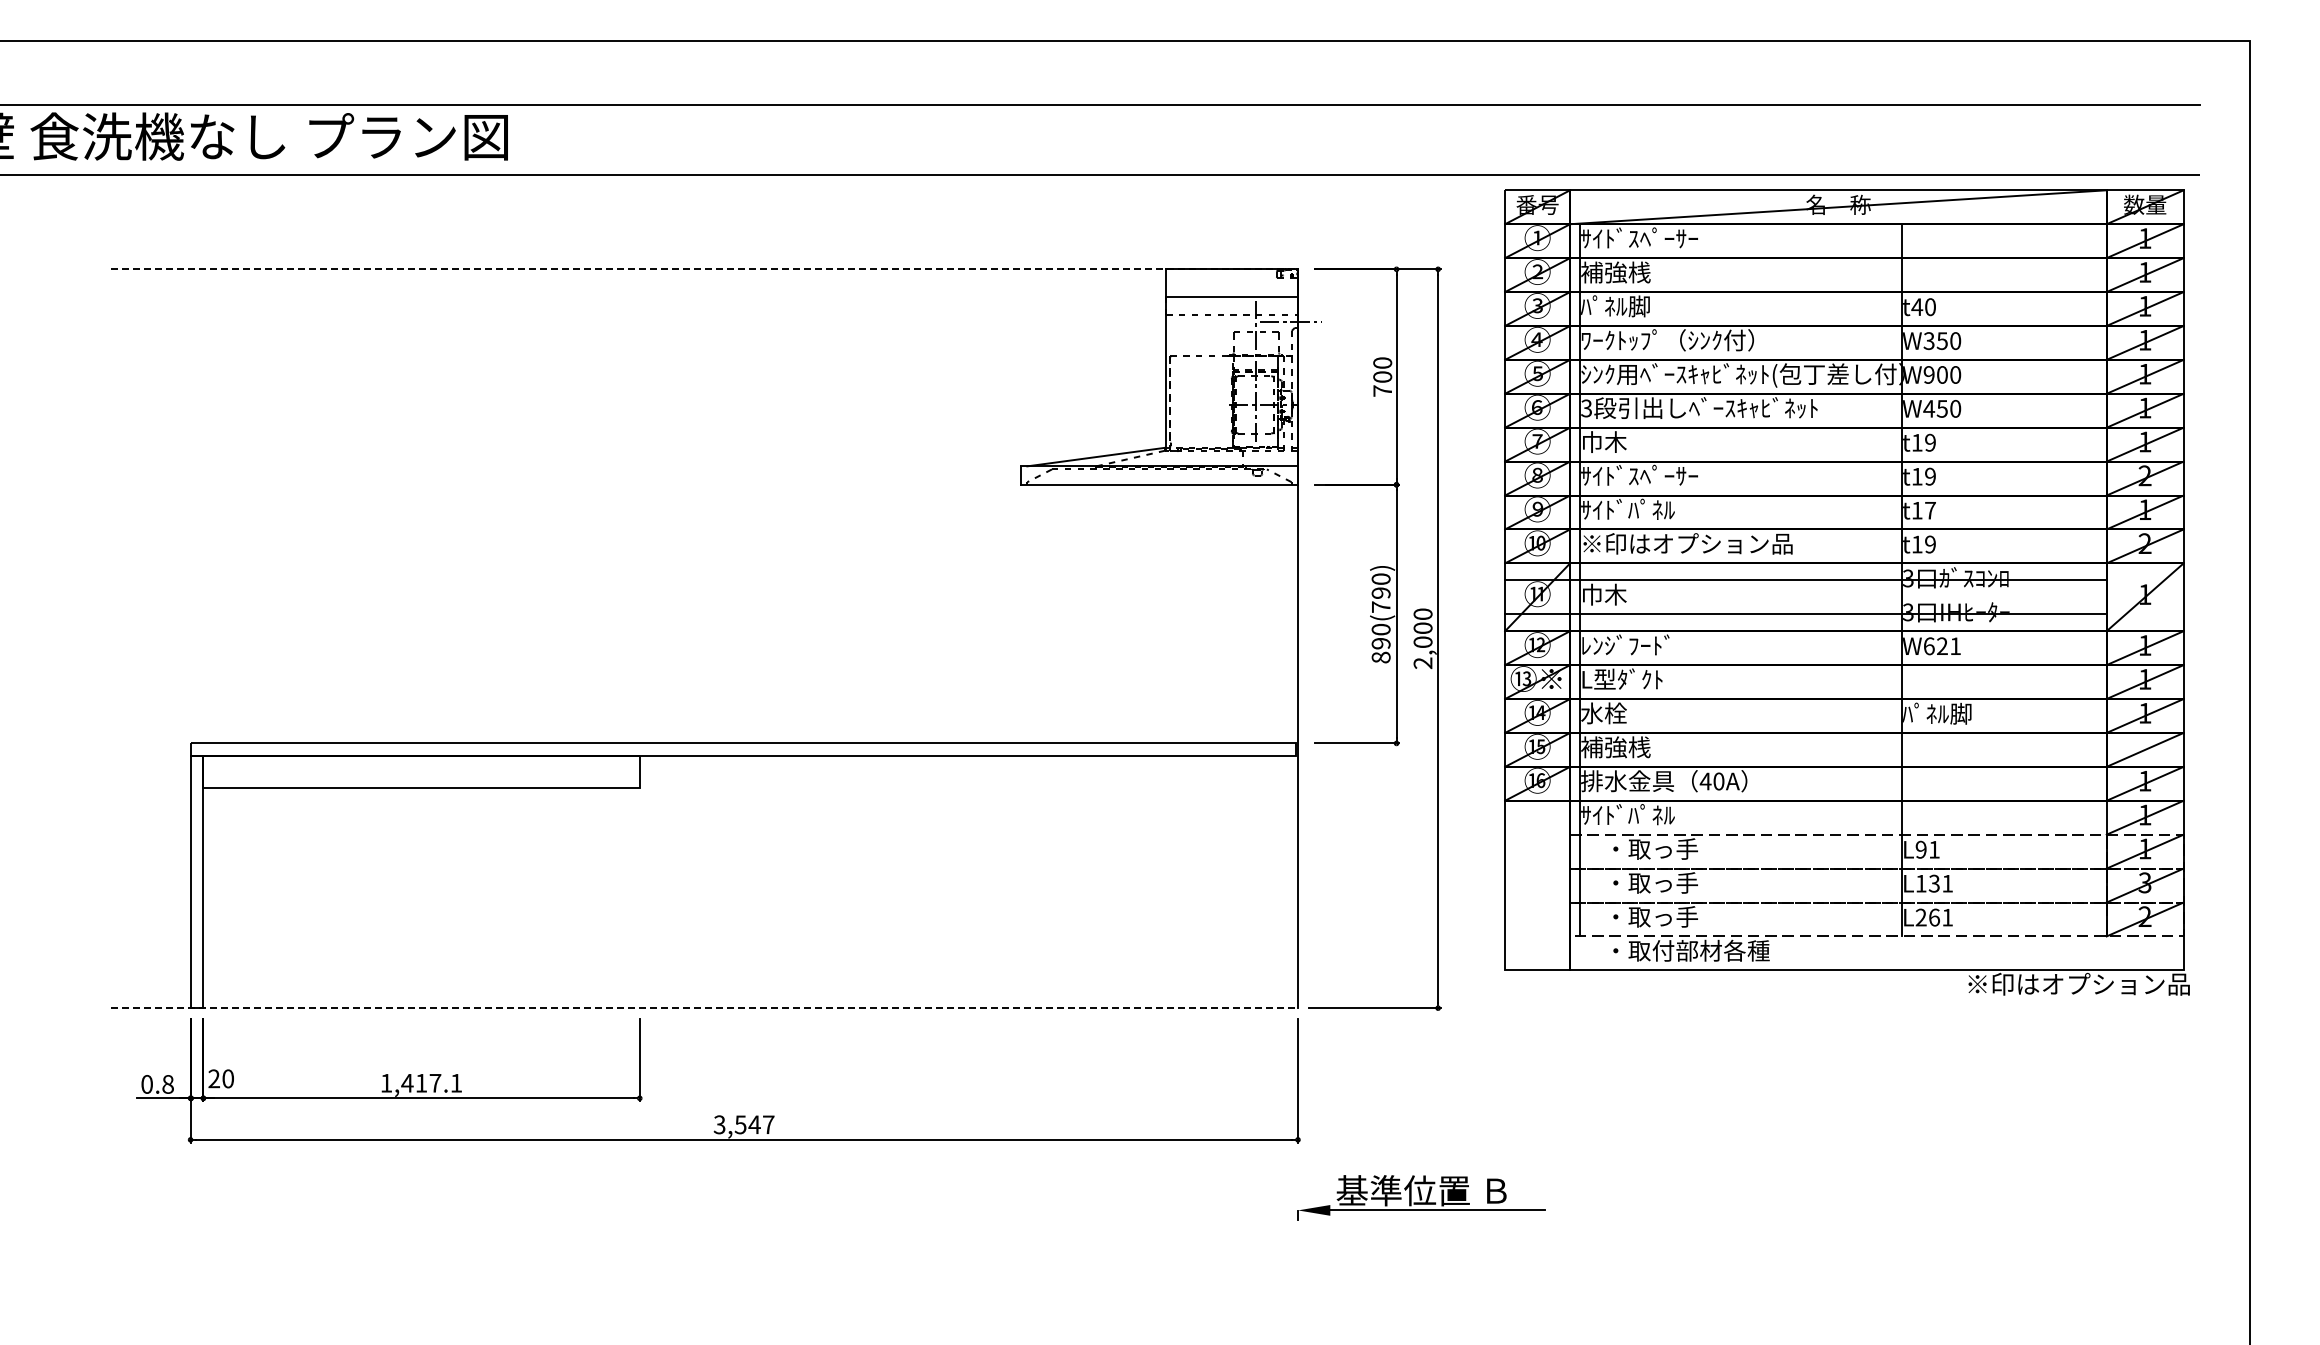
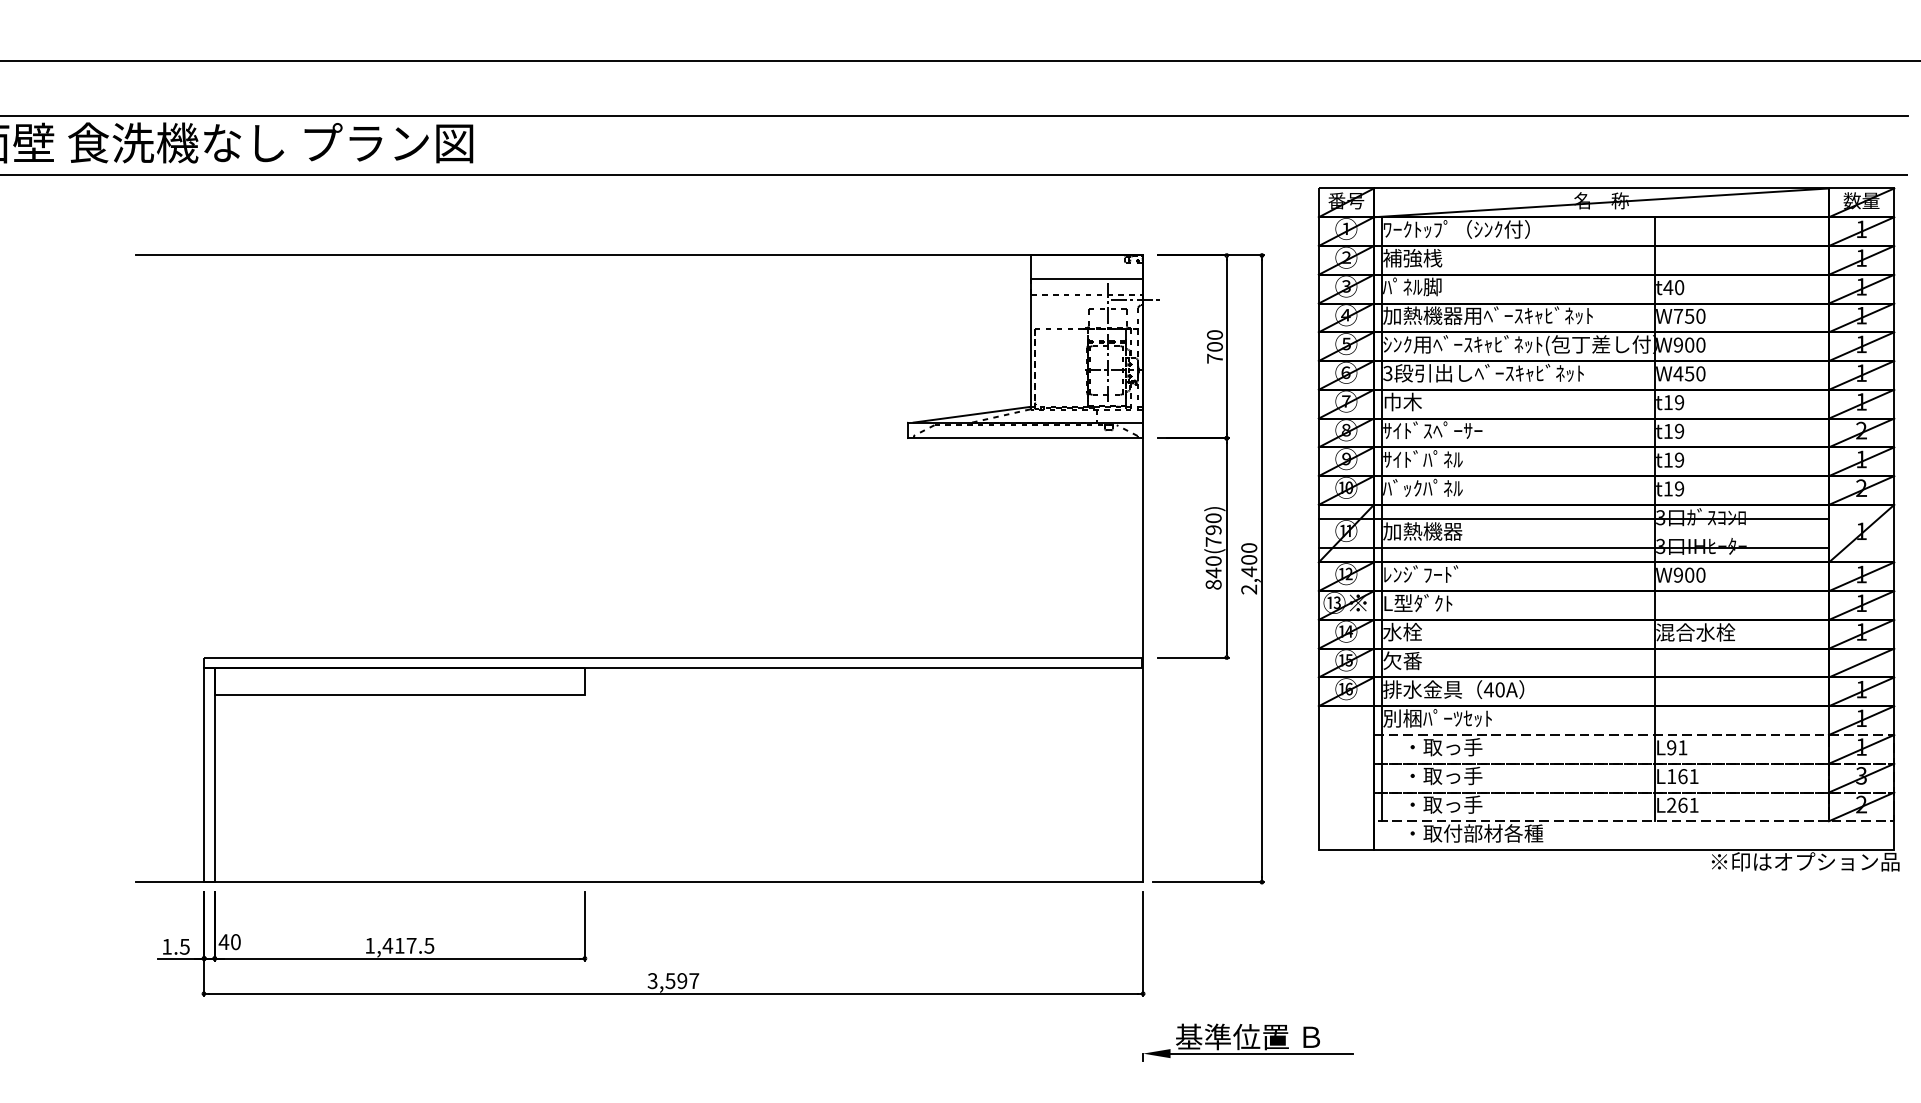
text: (1667, 238) -> (1456, 229), ｻｲﾄﾞｽﾍﾟｰｻｰ -> ﾜｰｸﾄｯﾌﾟ（ｼﾝｸ付）
line: (704, 269) -> (639, 255), dashed -> solid
text: (1704, 340) -> (1487, 315), ﾜｰｸﾄｯﾌﾟ（ｼﾝｸ付） -> 加熱機器用ﾍﾞｰｽｷｬﾋﾞﾈｯﾄ
text: (1928, 341) -> (1677, 316), W350 -> W750
text: (1930, 510) -> (1679, 460), t17 -> t19
text: (1686, 543) -> (1472, 488), ※印はオプション品 -> ﾊﾞｯｸﾊﾟﾈﾙ
text: (1627, 594) -> (1422, 531), 巾木 -> 加熱機器
text: (1422, 642) -> (1248, 571), 2,000 -> 2,400
text: (1380, 643) -> (1213, 572), 890(790) -> 840(790)
text: (1942, 646) -> (1689, 575), W621 -> W900
text: (1949, 713) -> (1695, 632), ﾊﾟﾈﾙ脚 -> 混合水栓
text: (1615, 747) -> (1412, 661), 補強桟 -> 欠番
text: (1645, 815) -> (1437, 718), ｻｲﾄﾞﾊﾟﾈﾙ -> 別梱ﾊﾟｰﾂｾｯﾄ
text: (1933, 883) -> (1682, 776), L131 -> L161
line: (704, 1008) -> (639, 882), dashed -> solid
text: (213, 1078) -> (223, 941), 20 -> 40
text: (456, 1083) -> (429, 946), 1,417.1 -> 1,417.5
text: (157, 1084) -> (175, 946), 0.8 -> 1.5
text: (754, 1124) -> (682, 980), 3,547 -> 3,597

